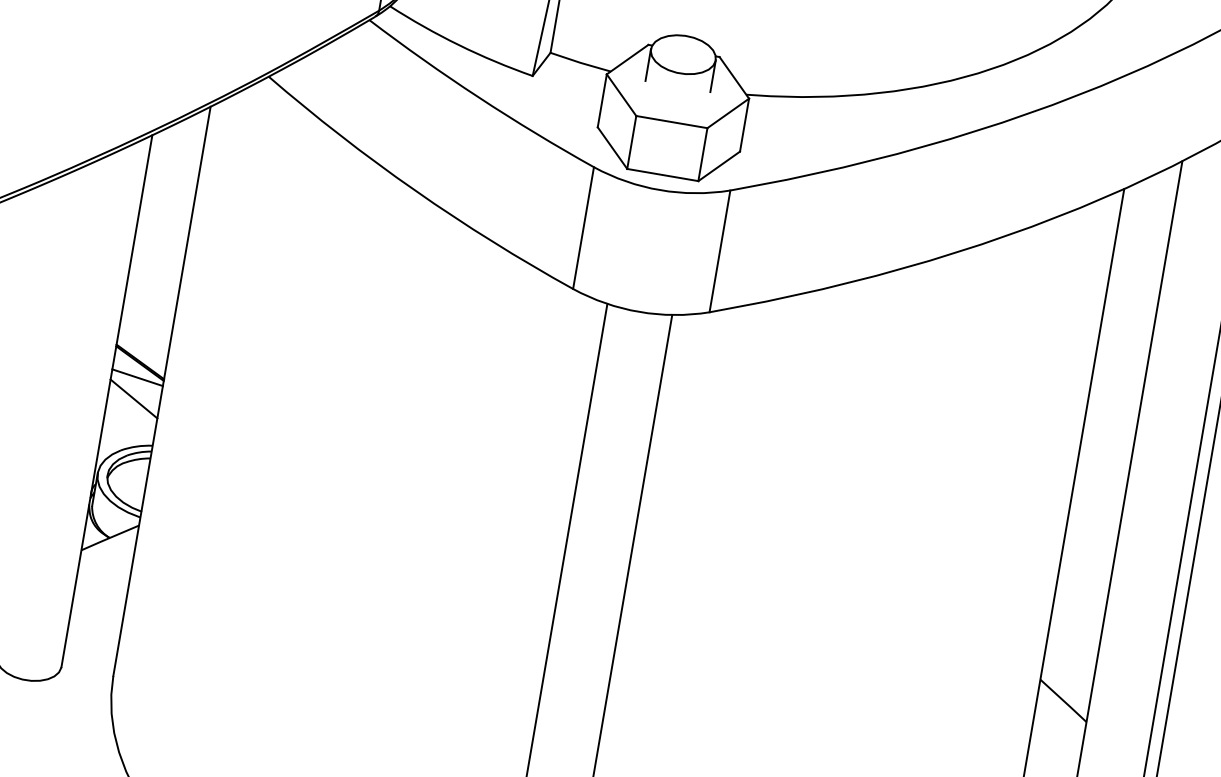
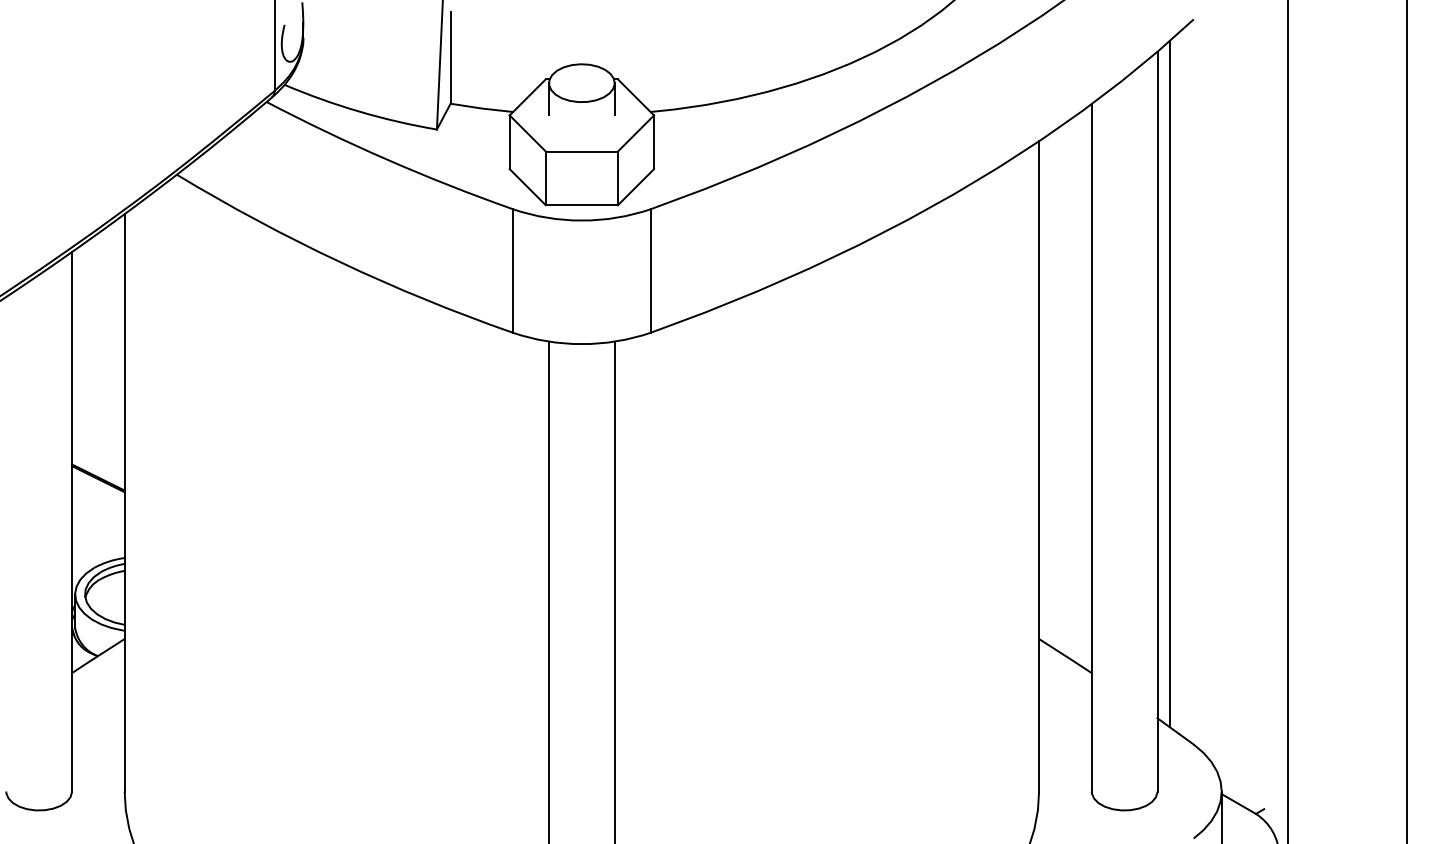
line: (137, 377) -> (98, 493), removed
line: (134, 398) -> (98, 514), removed

